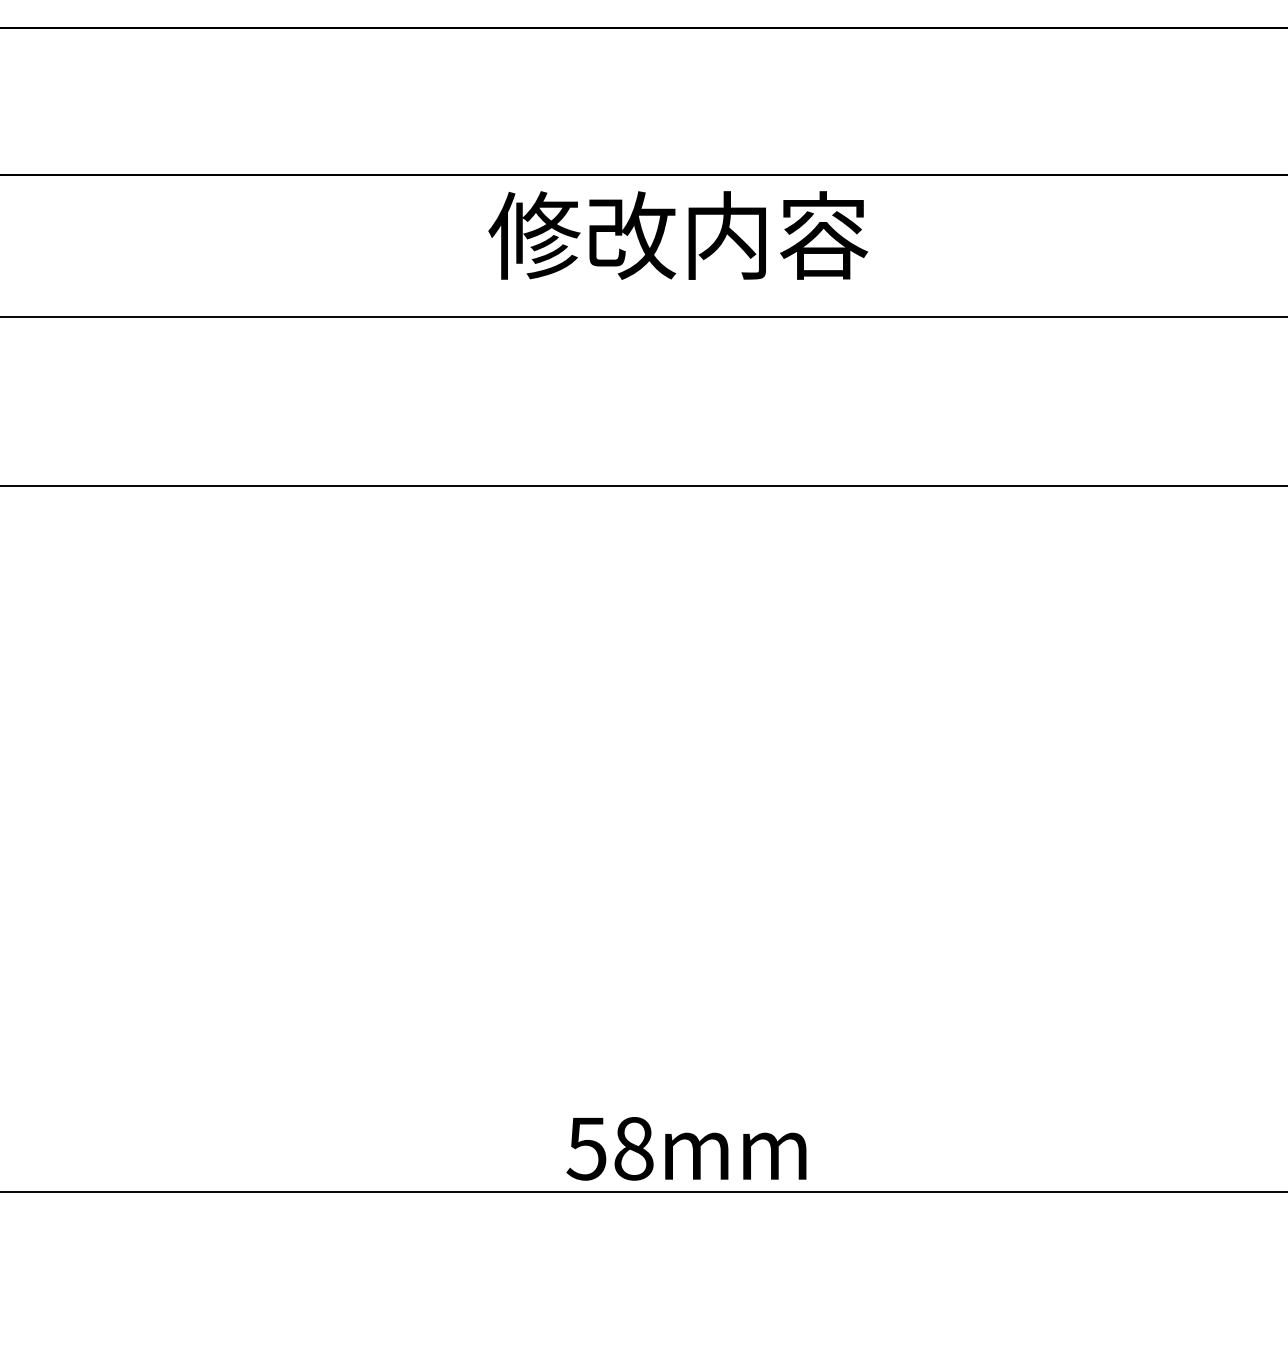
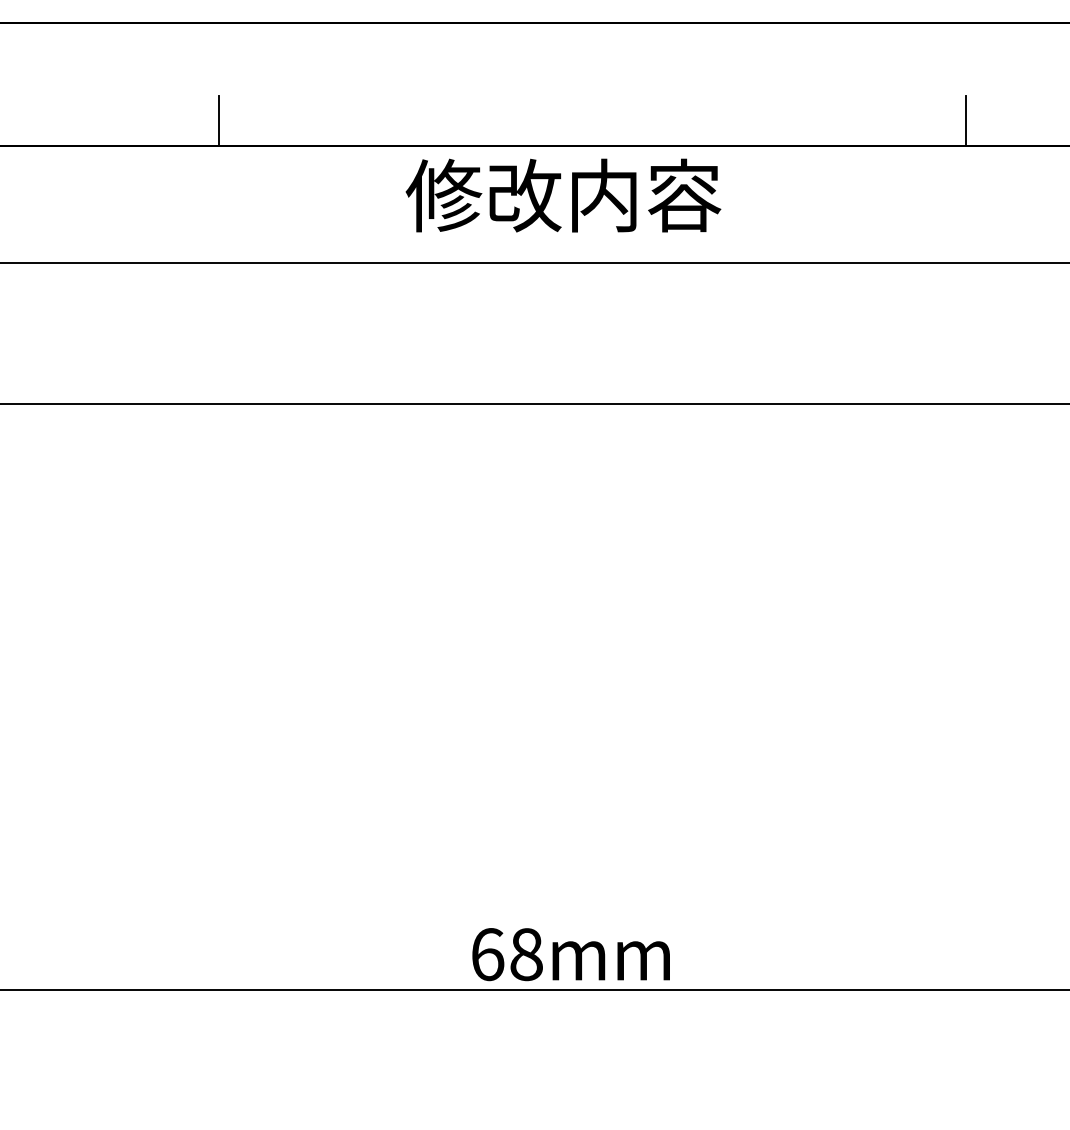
line: (264, 145) -> (219, 120), added
line: (1162, 145) -> (965, 120), added
text: (586, 1148) -> (487, 954), 58mm -> 68mm

